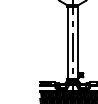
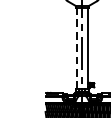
line: (67, 42) -> (76, 48), solid -> dashed

